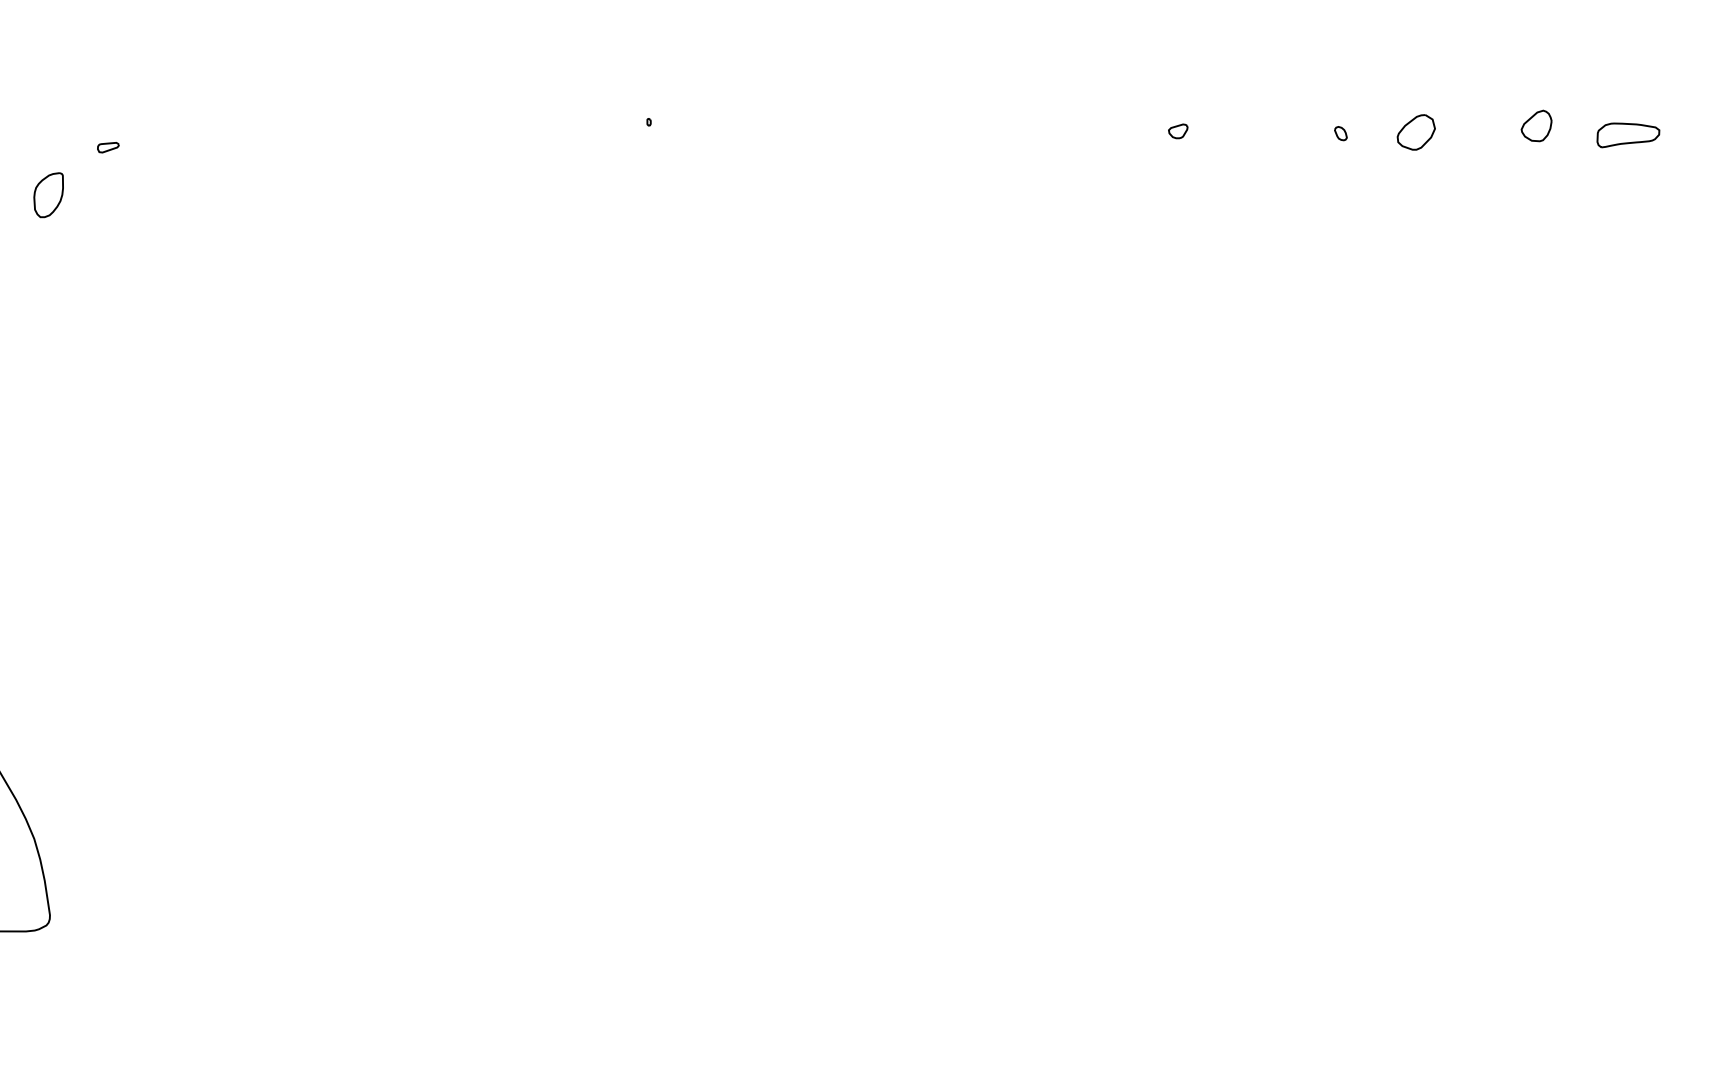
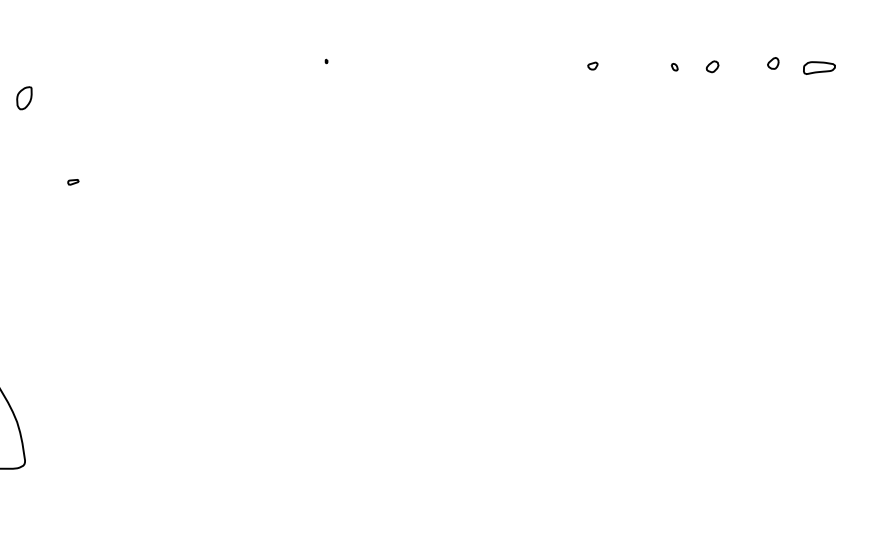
part: (1537, 126) -> (773, 63), size x0.71
part: (1415, 132) -> (712, 66), size x0.62
part: (108, 148) -> (73, 182), moved

